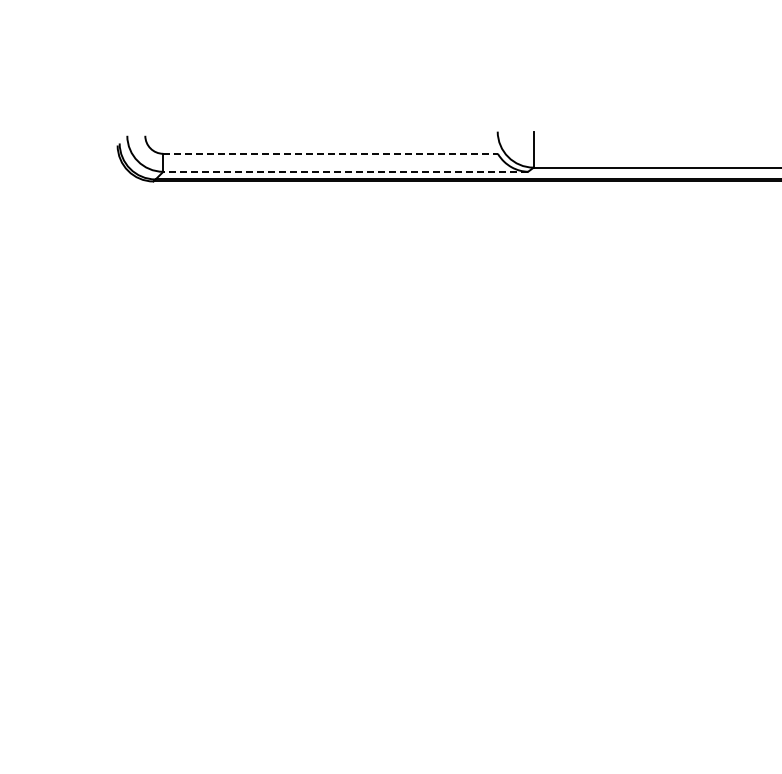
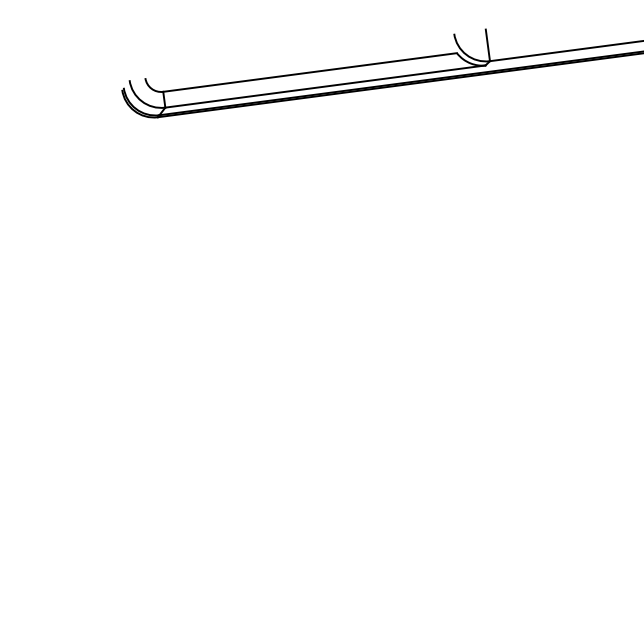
line: (331, 153) -> (310, 72), dashed -> solid
line: (345, 171) -> (325, 86), dashed -> solid

